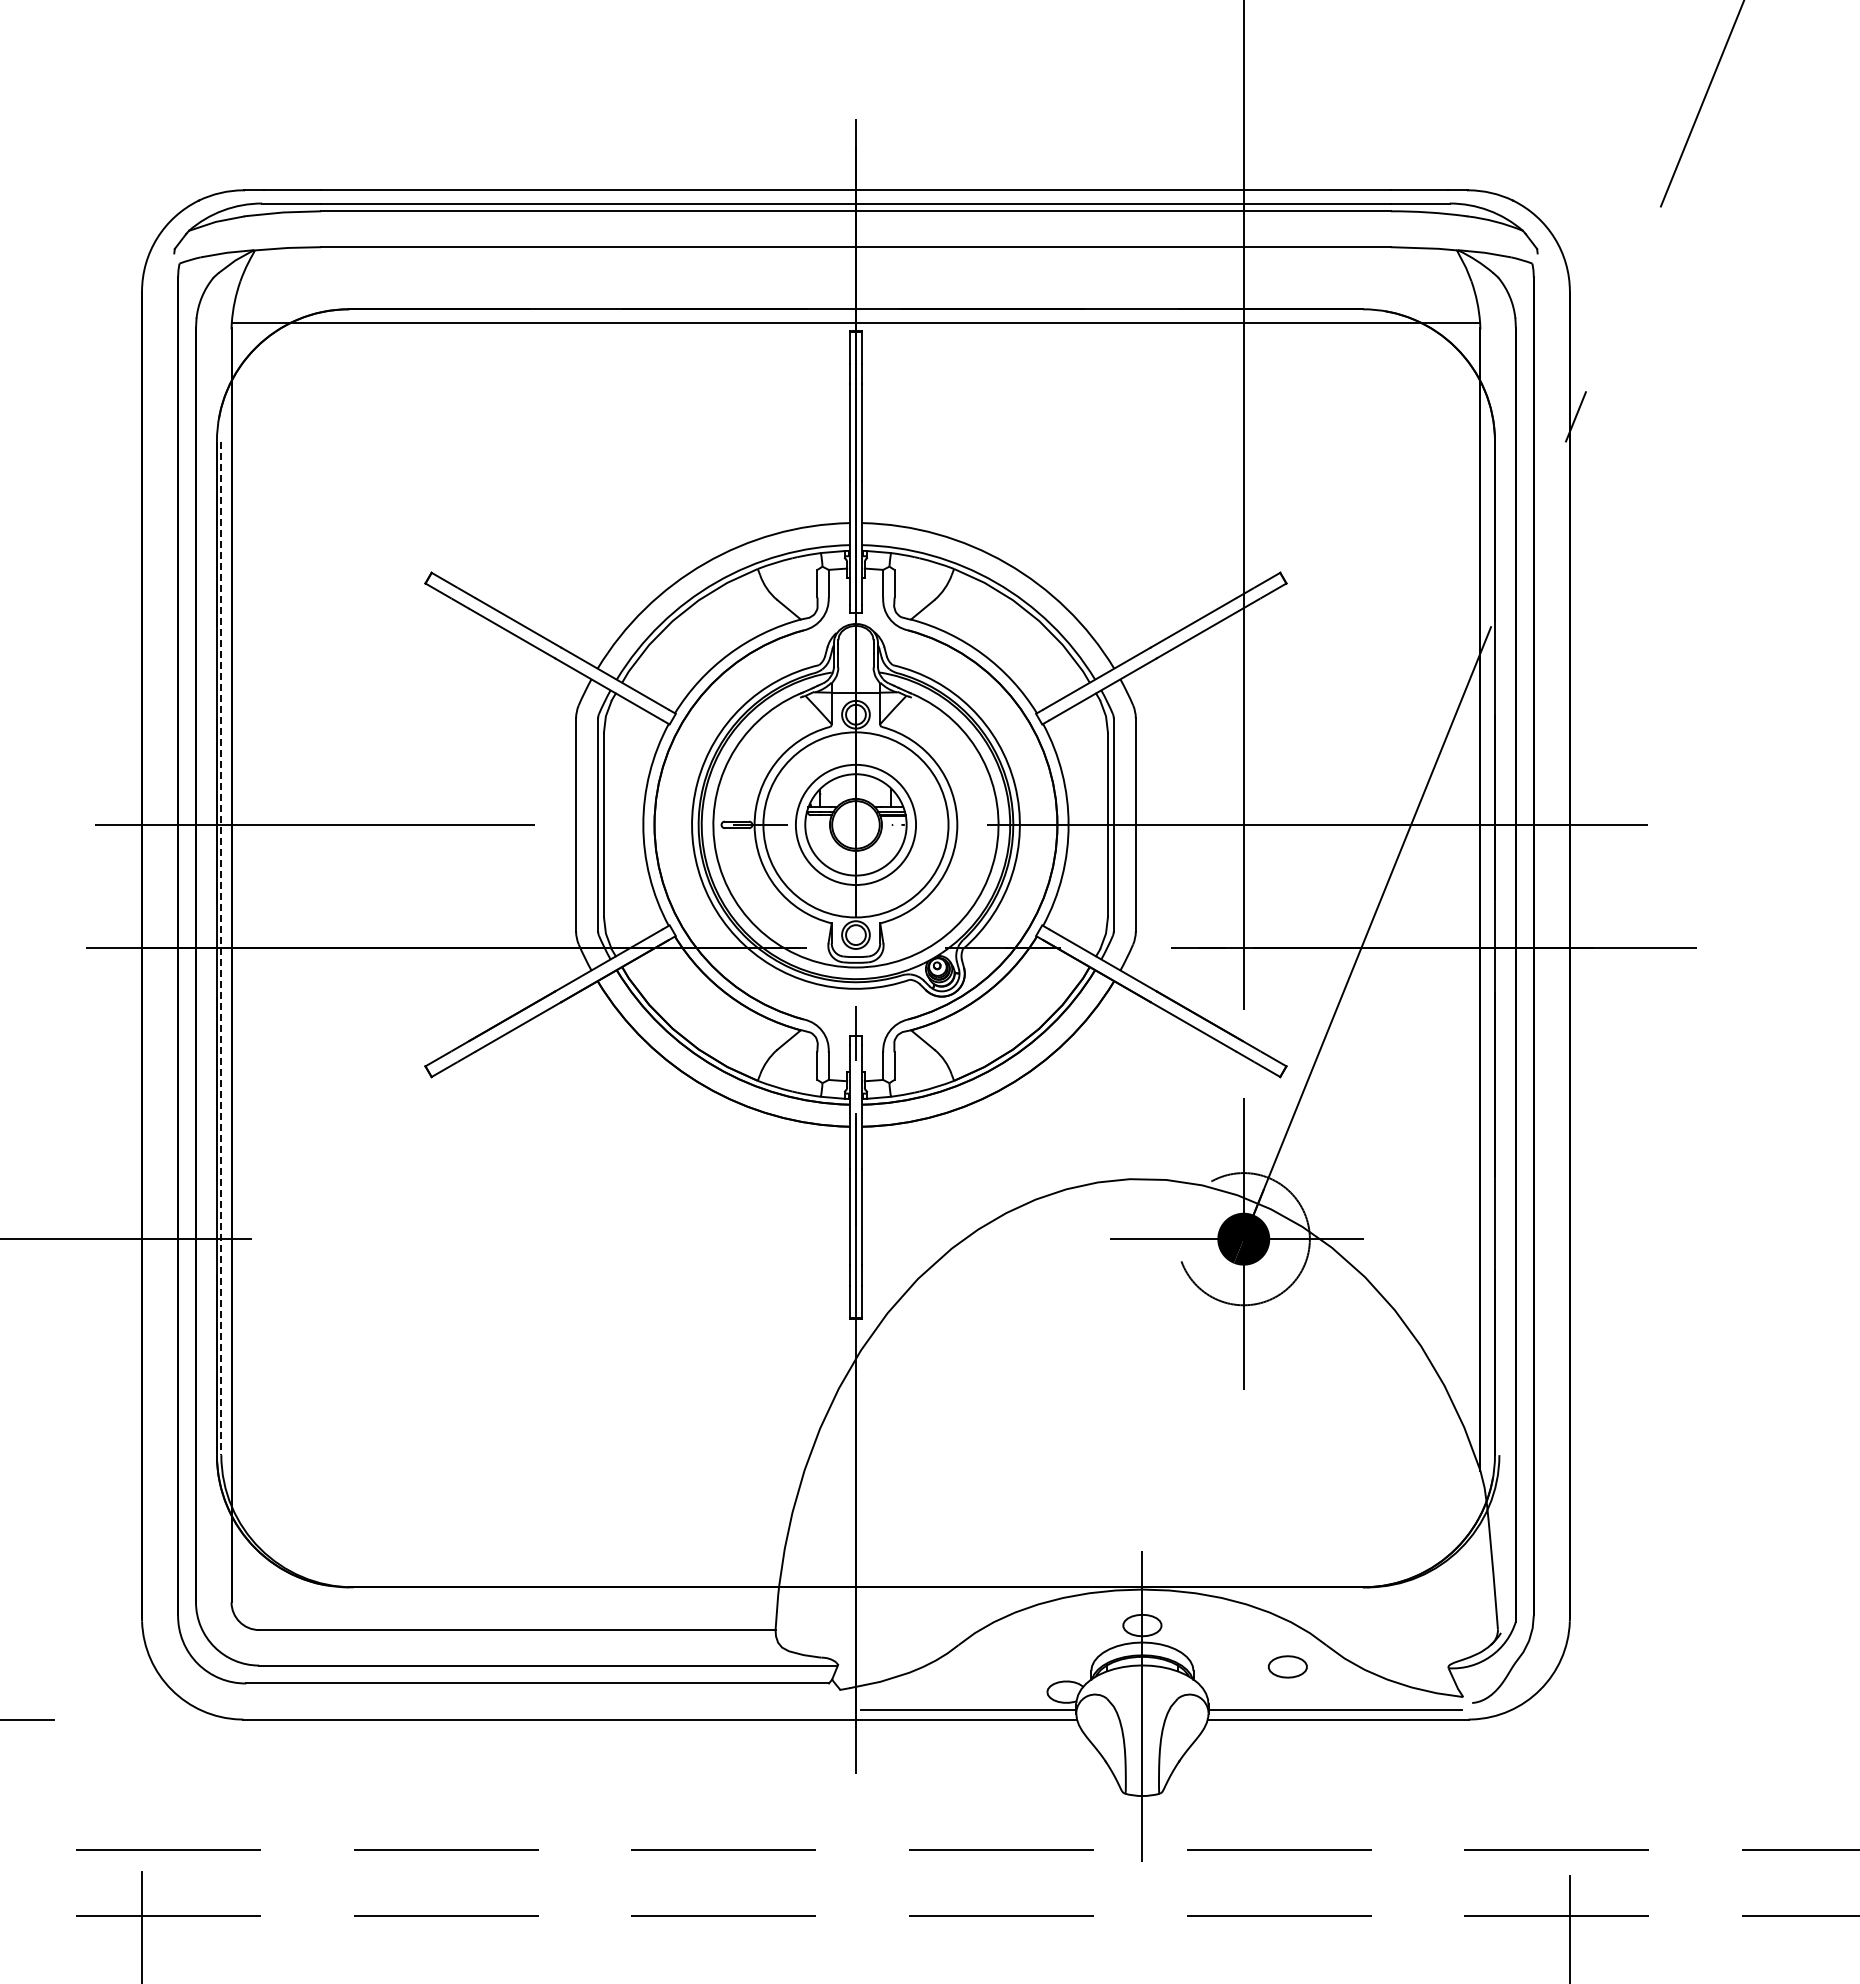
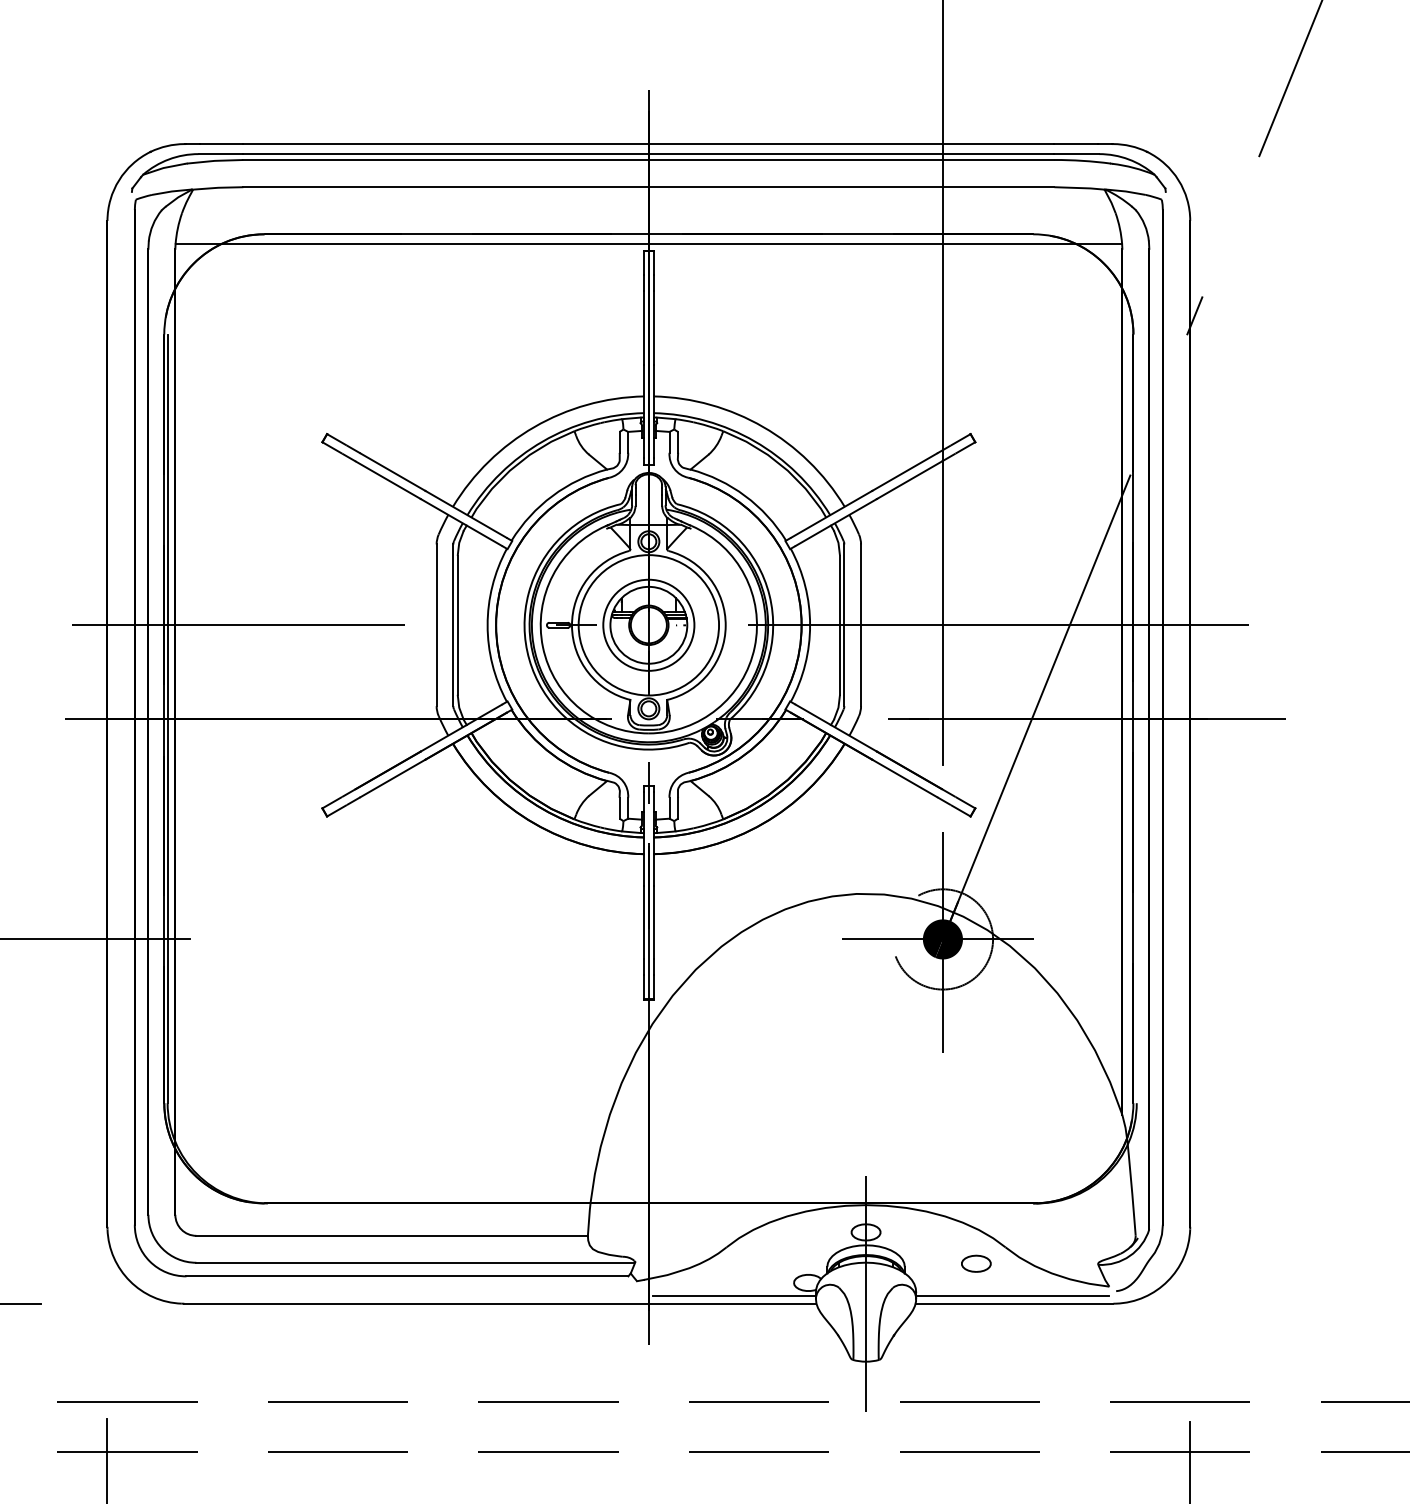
line: (221, 948) -> (167, 719), dashed -> solid

